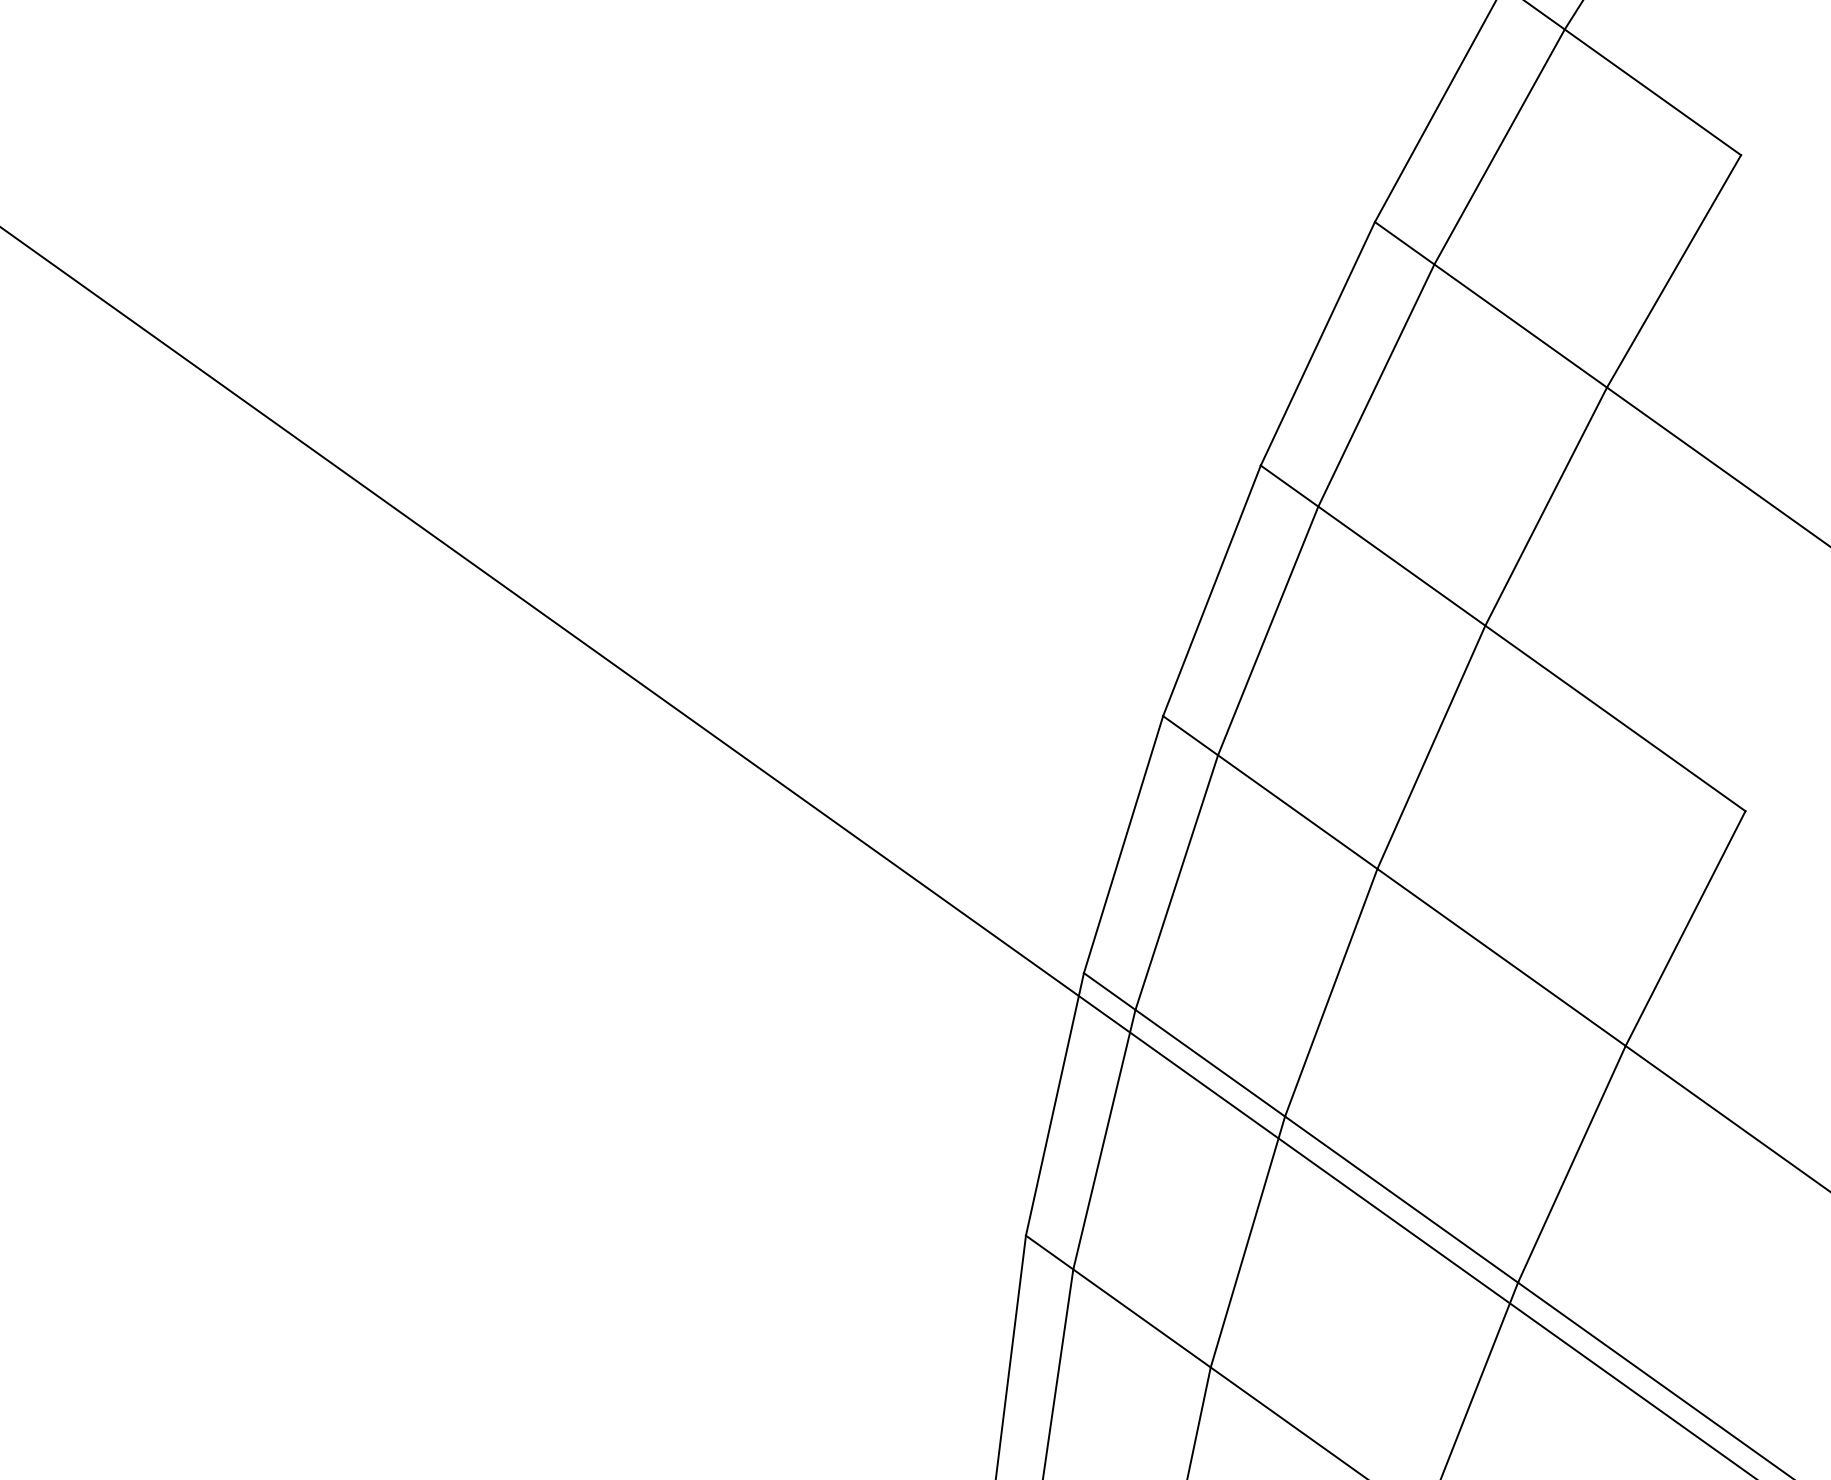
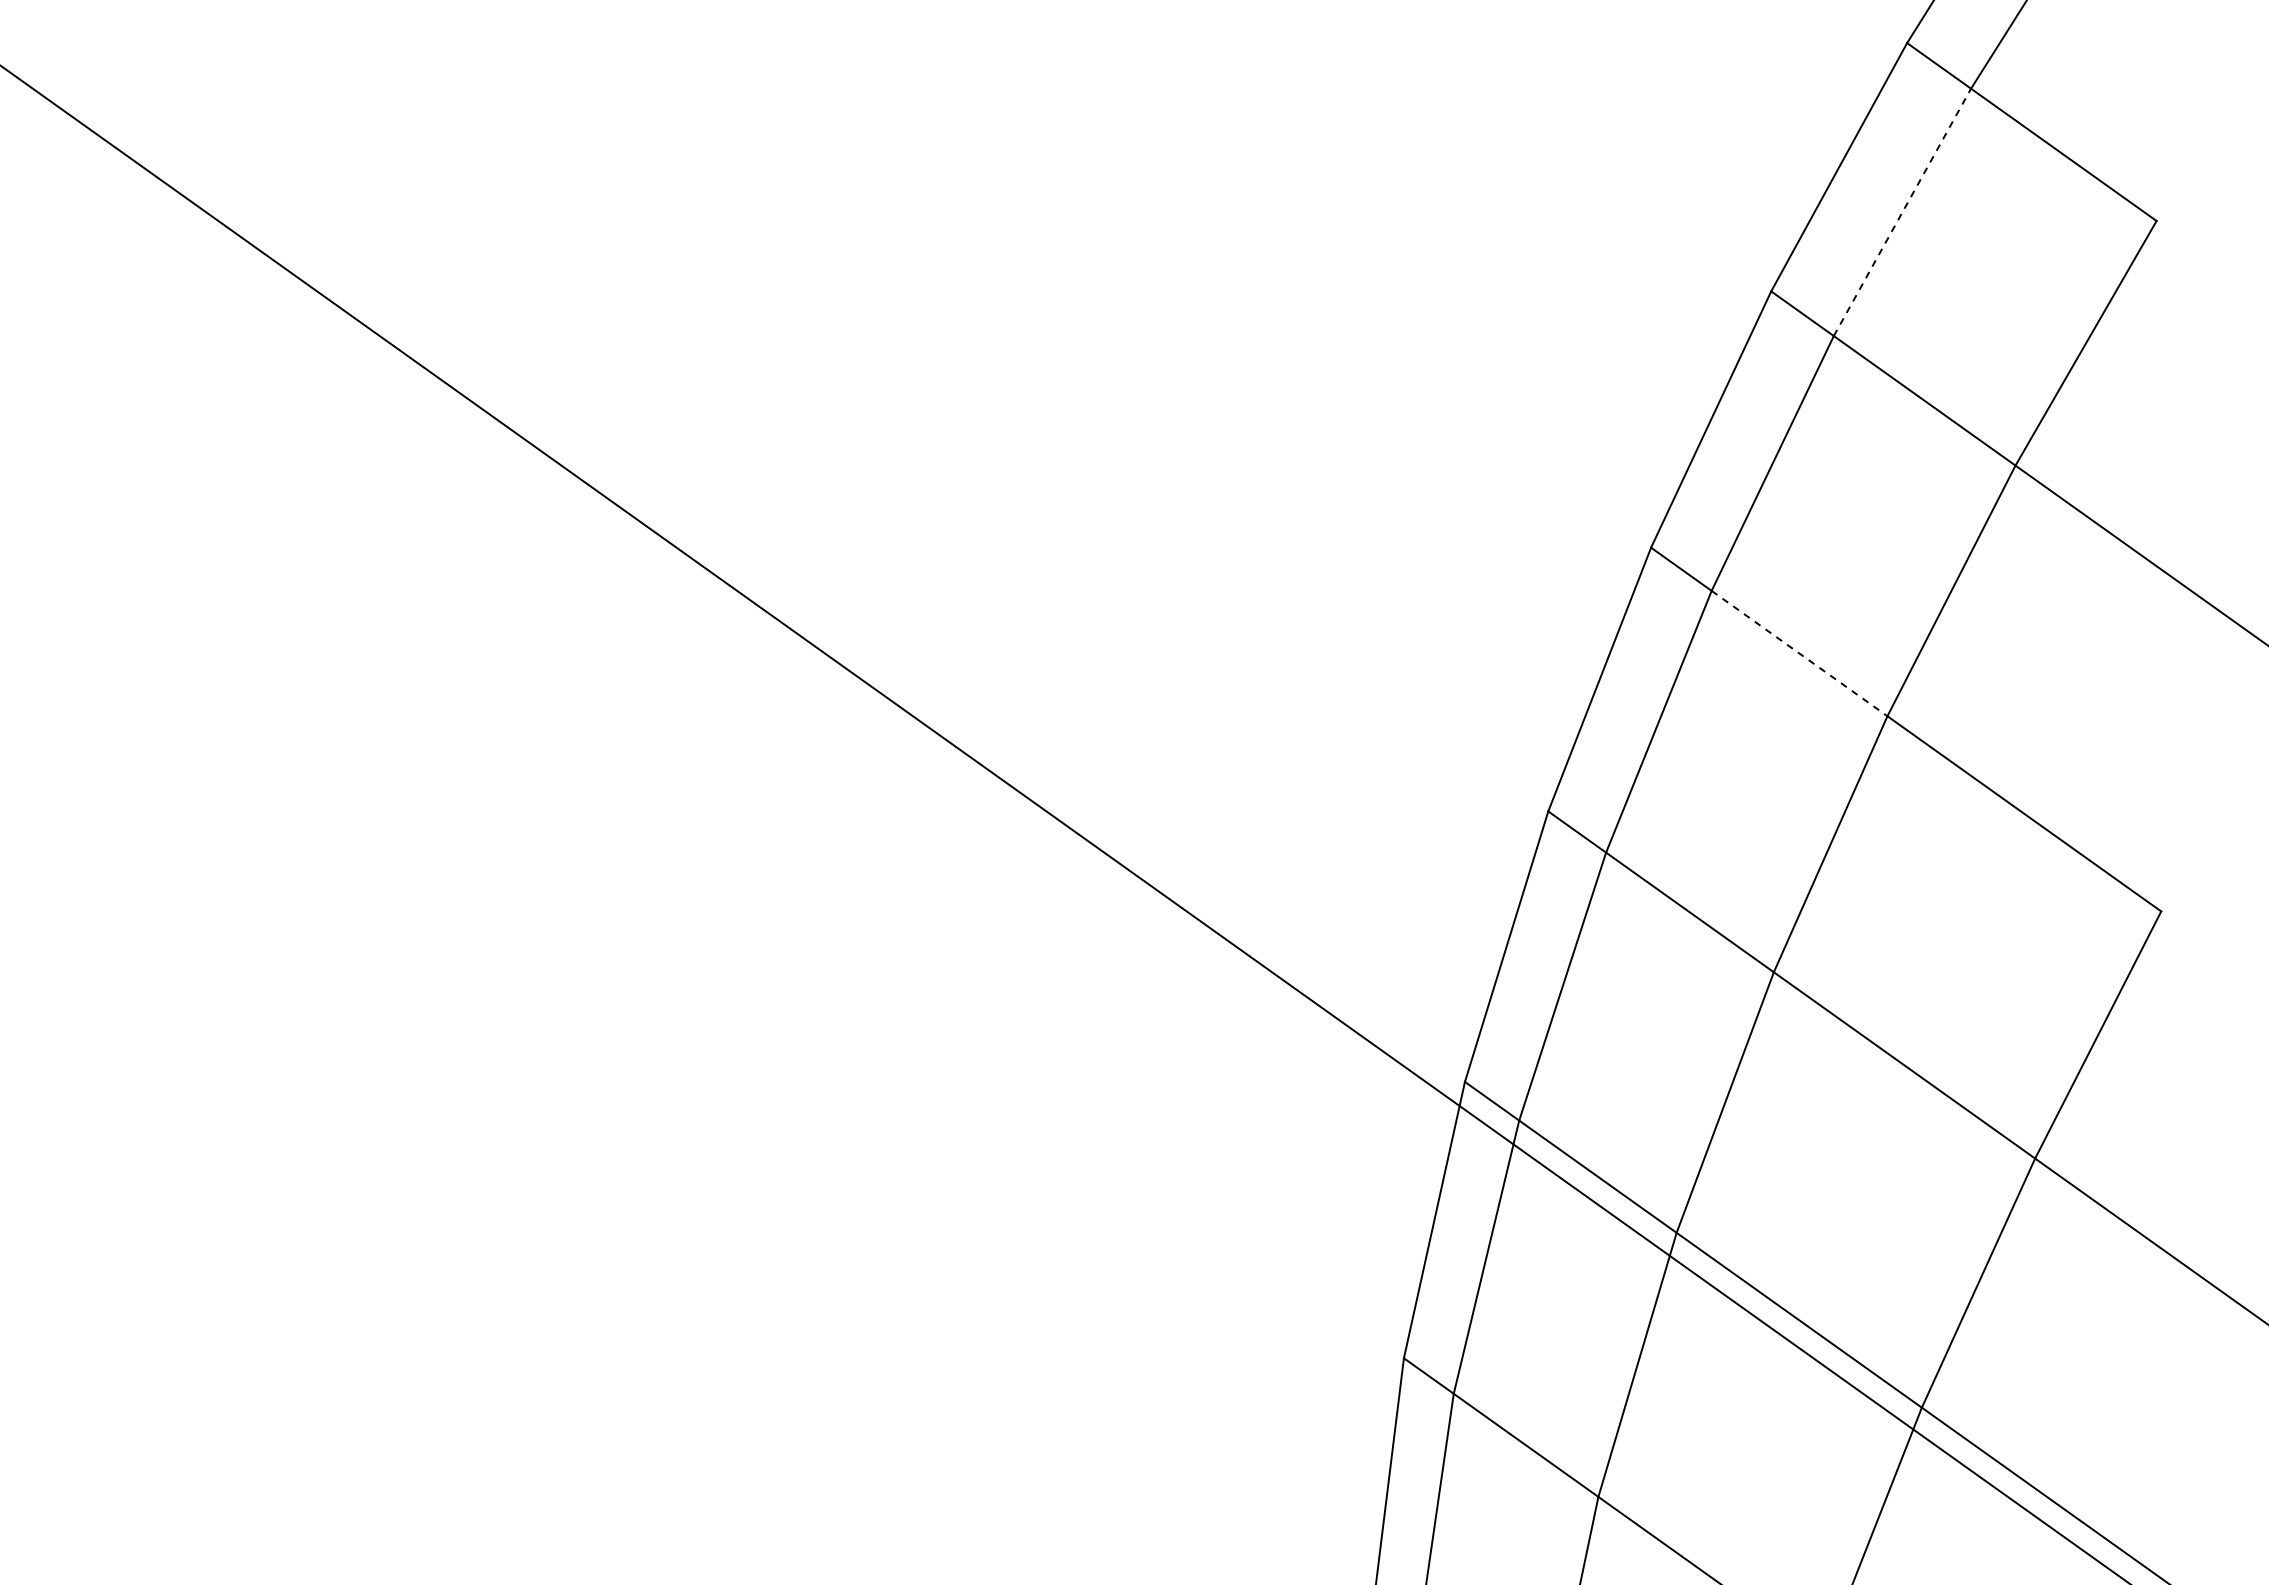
line: (1499, 146) -> (1902, 211), solid -> dashed
line: (1401, 566) -> (1799, 653), solid -> dashed

